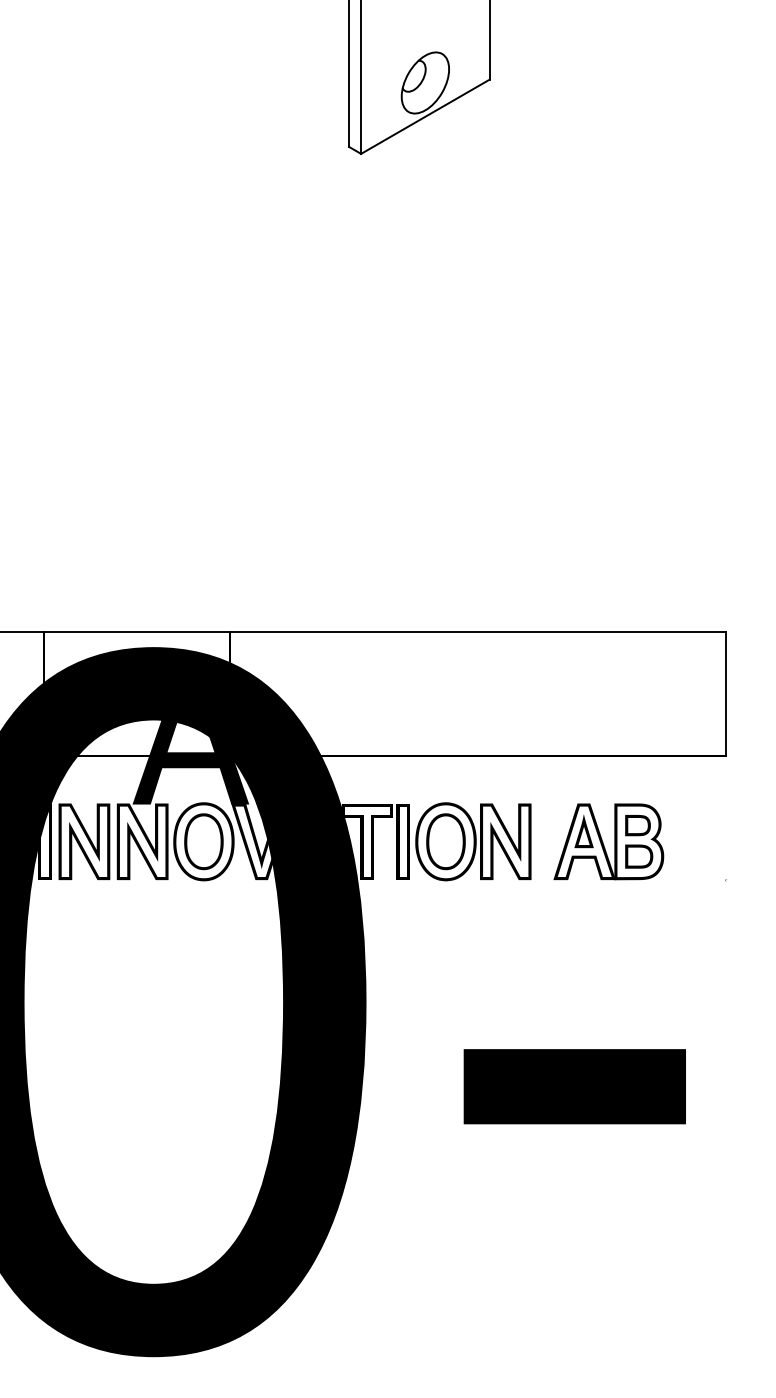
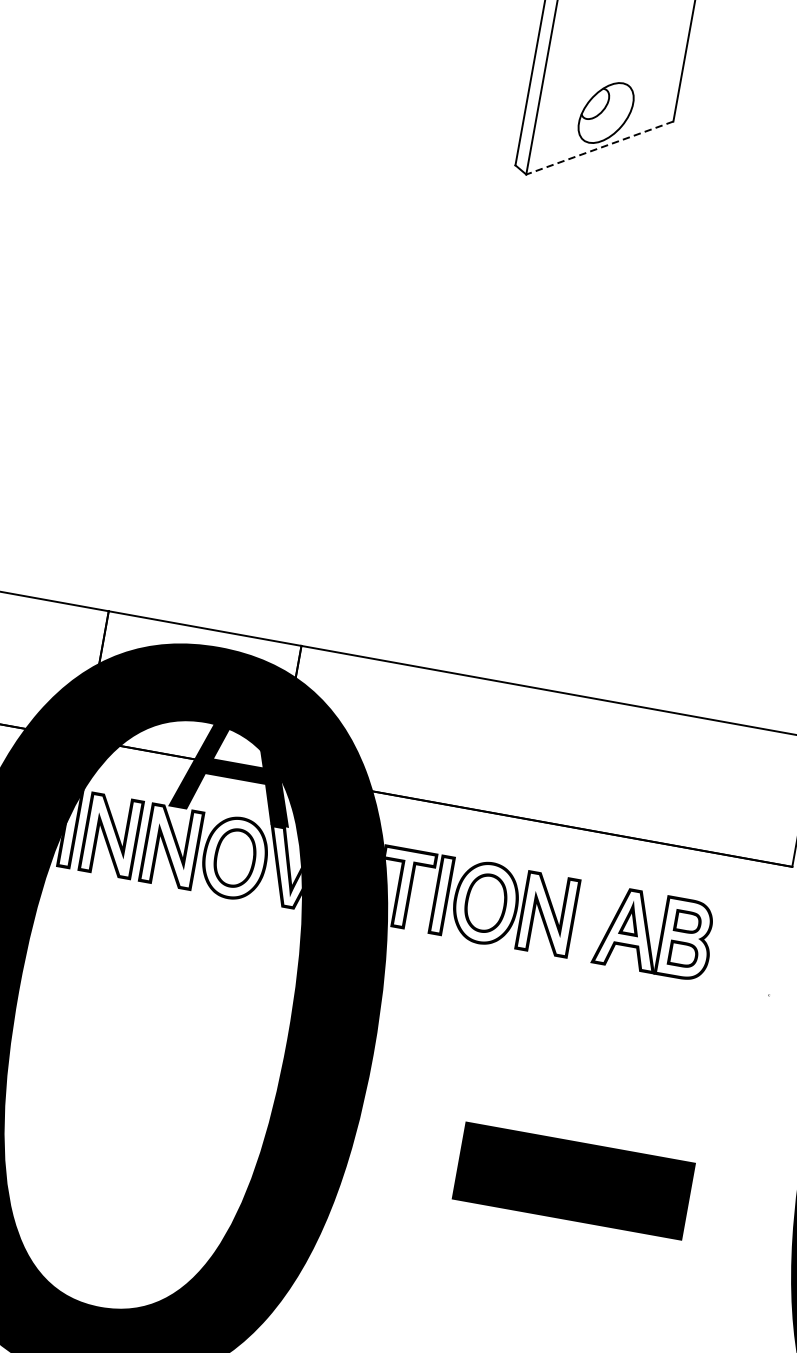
line: (424, 117) -> (598, 148), solid -> dashed

